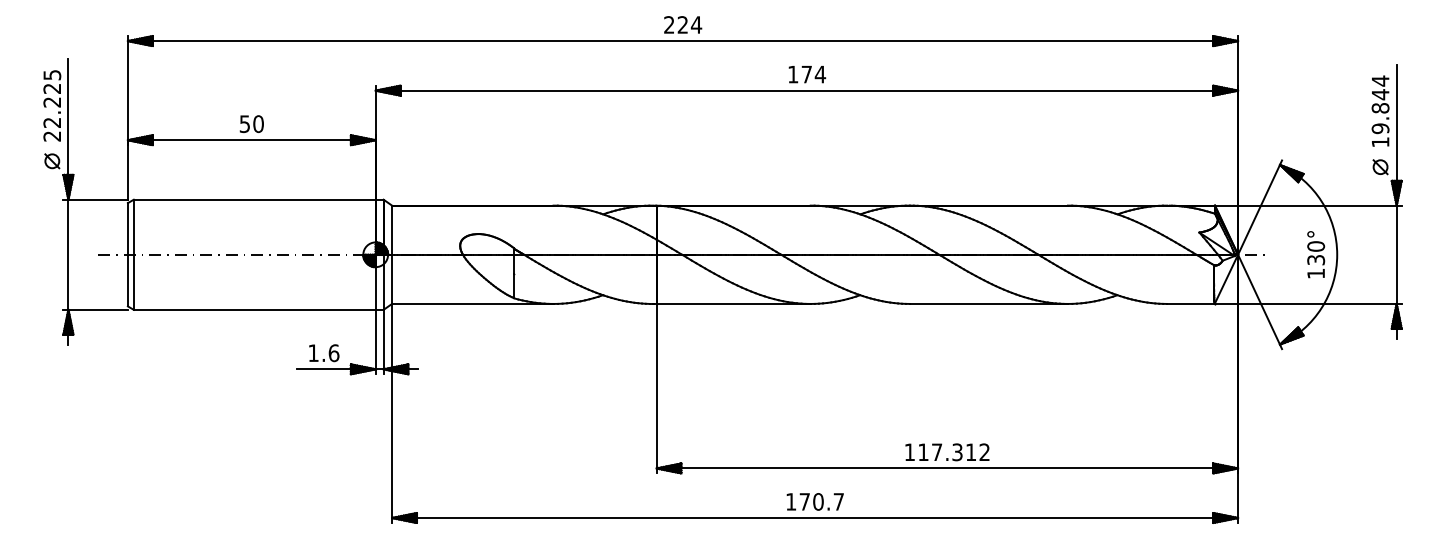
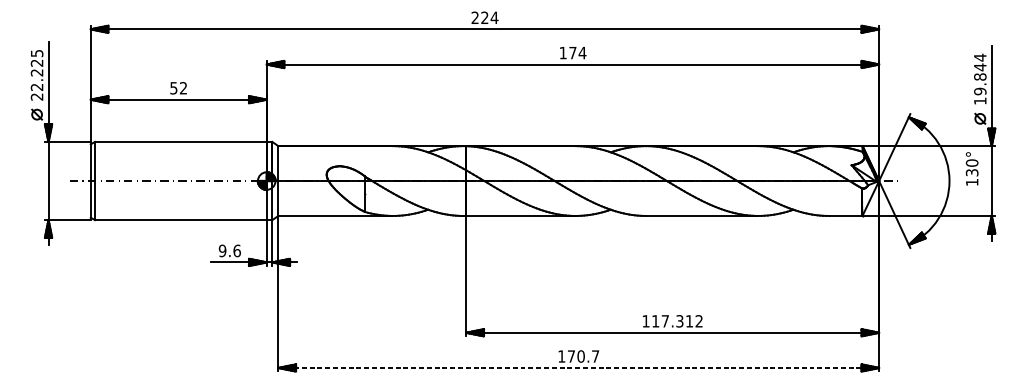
text: (258, 124) -> (183, 88), 50 -> 52
text: (1316, 254) -> (972, 168), moved
text: (313, 353) -> (222, 251), 1.6 -> 9.6
line: (815, 518) -> (579, 368), solid -> dashed

